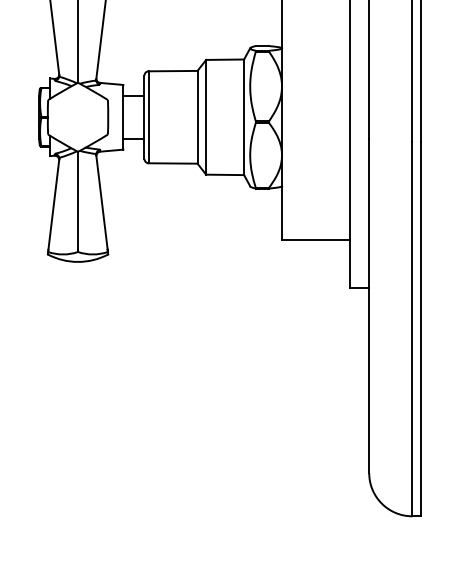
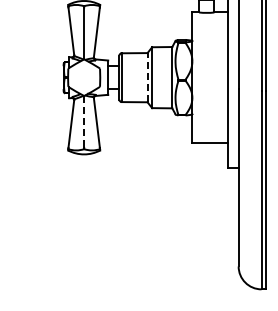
line: (197, 116) -> (147, 77), solid -> dashed
line: (78, 199) -> (84, 121), solid -> dashed

